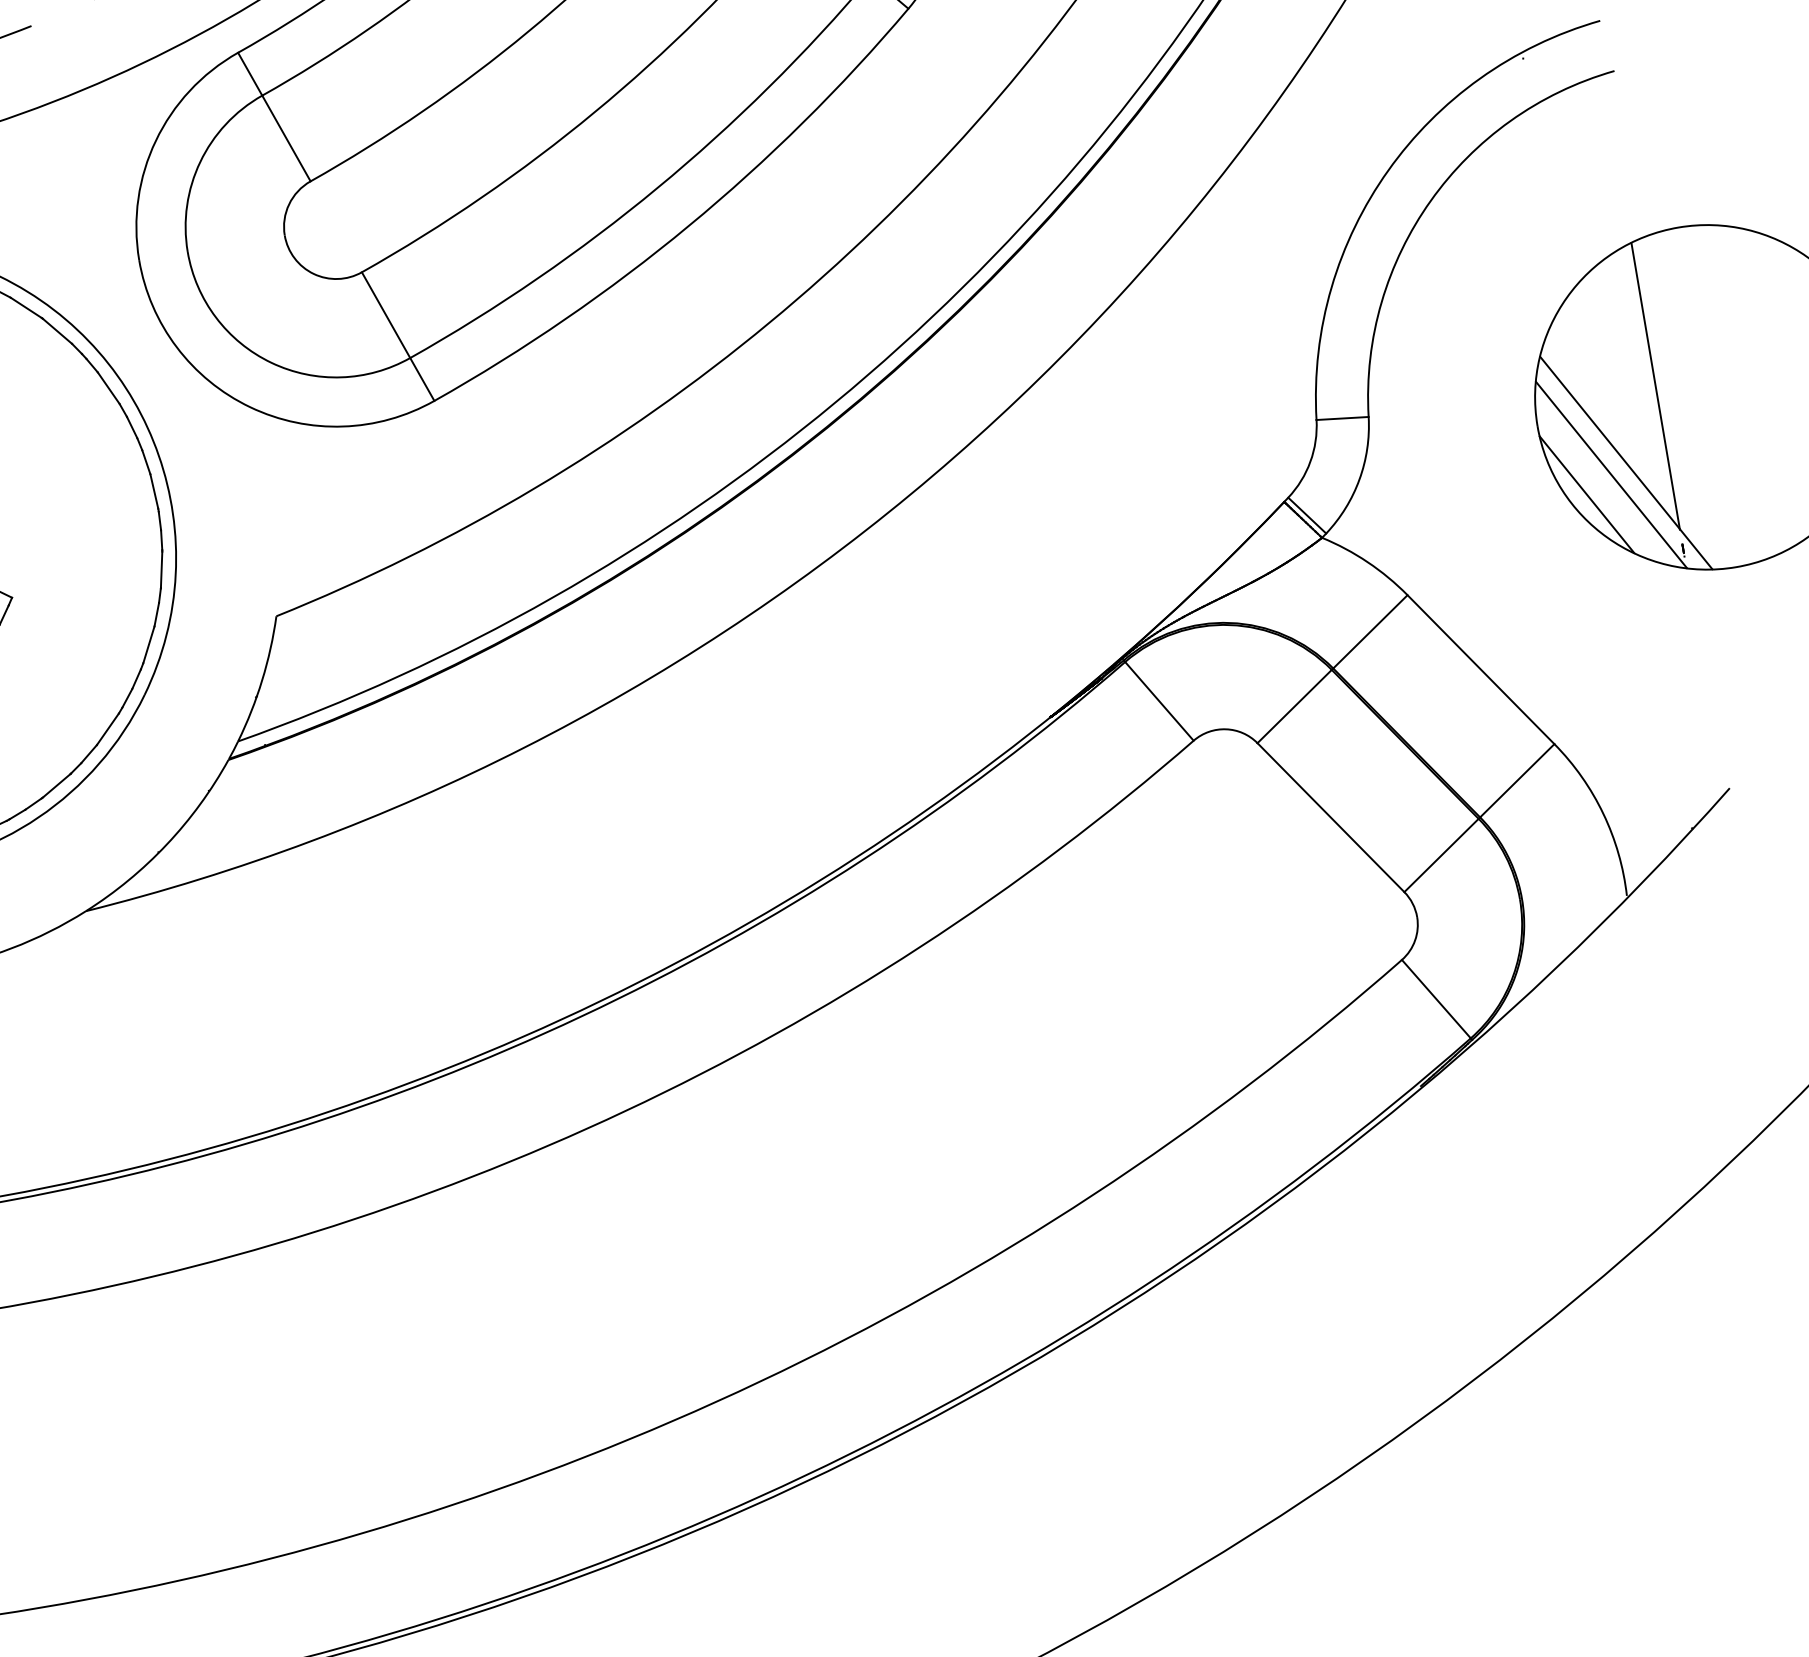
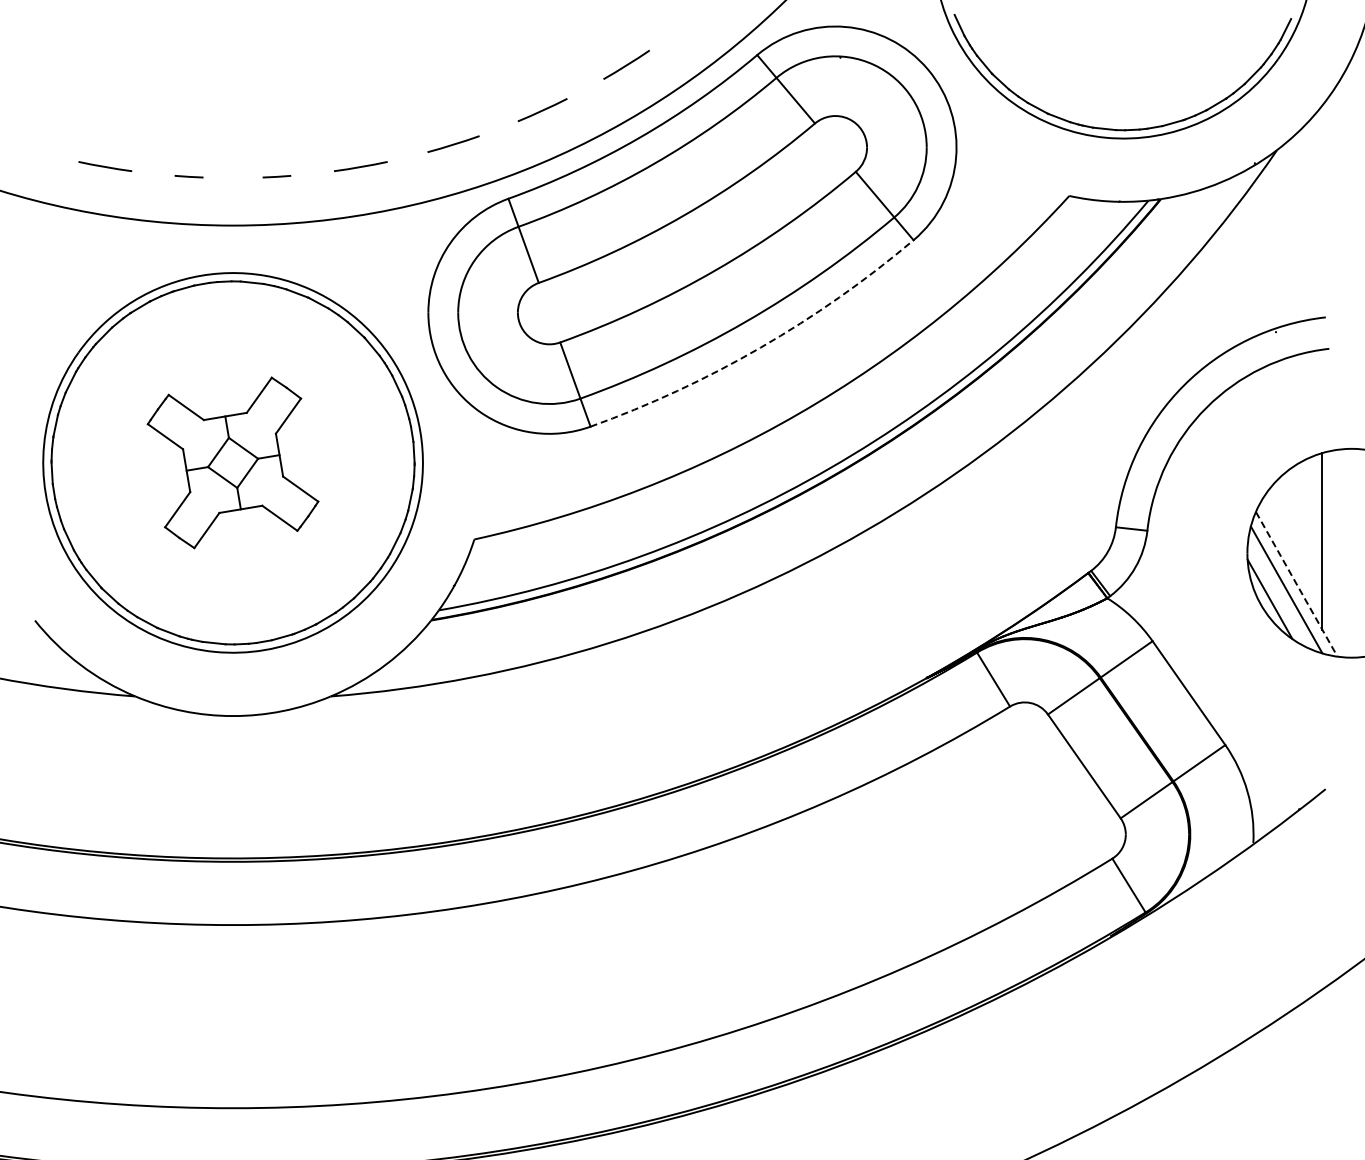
arc: (688, 225) -> (760, 347), solid -> dashed
line: (1625, 463) -> (1296, 584), solid -> dashed

